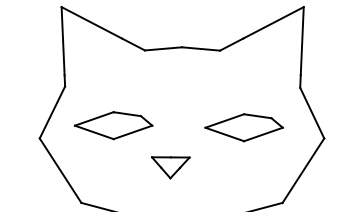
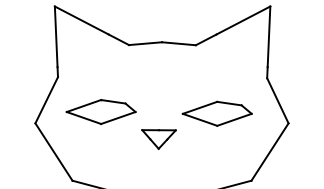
part: (170, 167) -> (158, 139), moved

